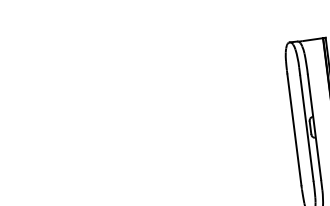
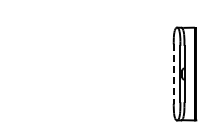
line: (294, 130) -> (173, 74), solid -> dashed

